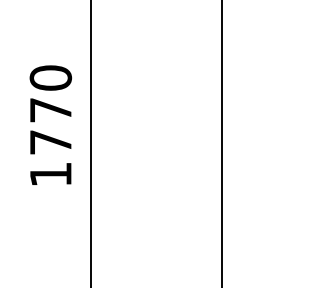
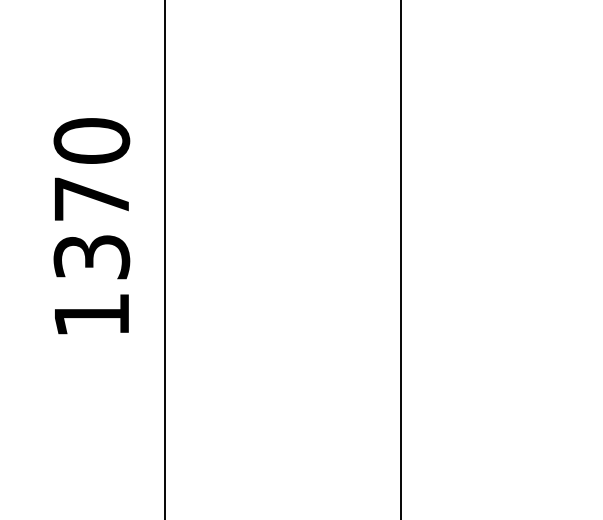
text: (50, 142) -> (91, 257), 1770 -> 1370

